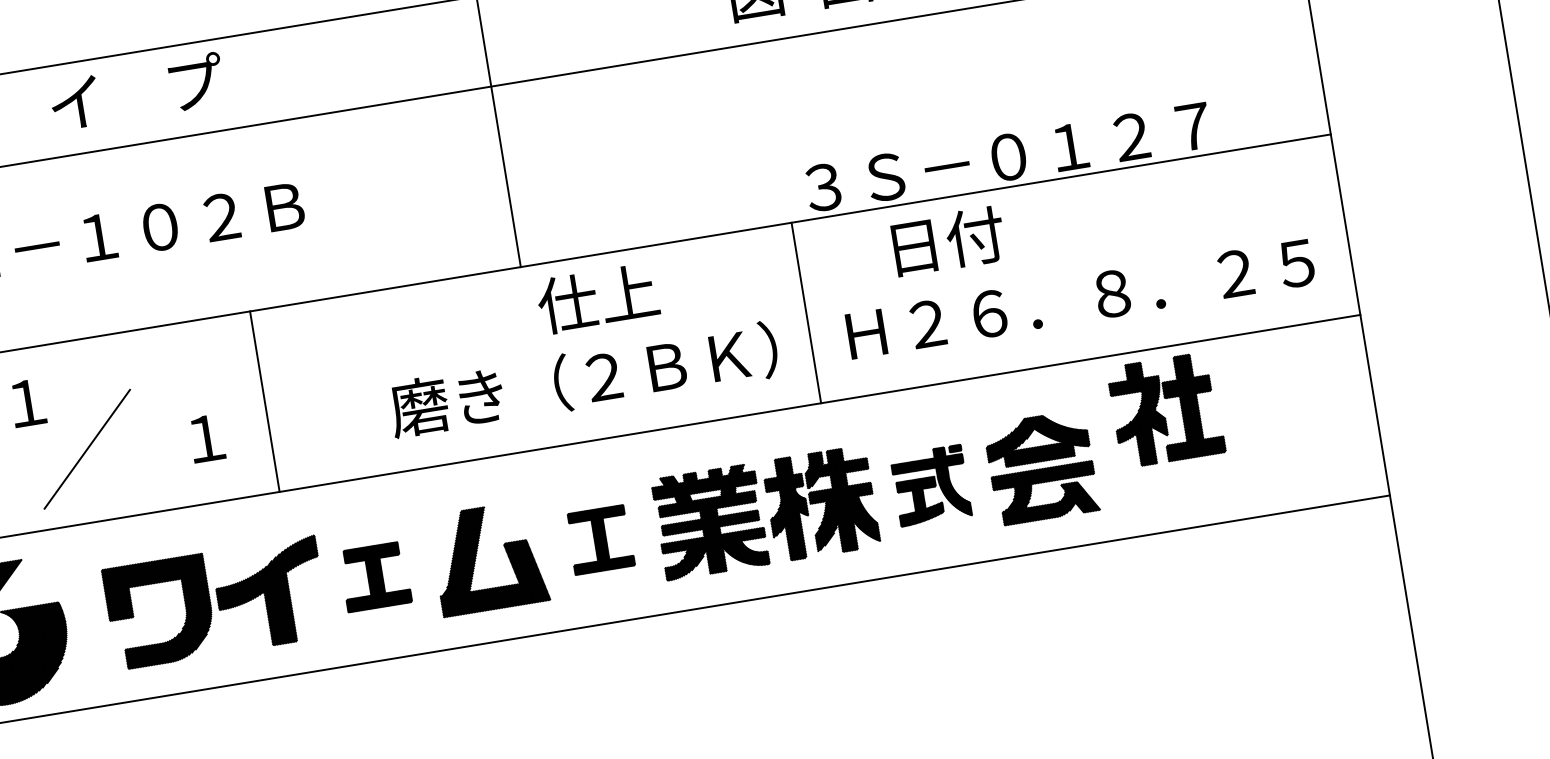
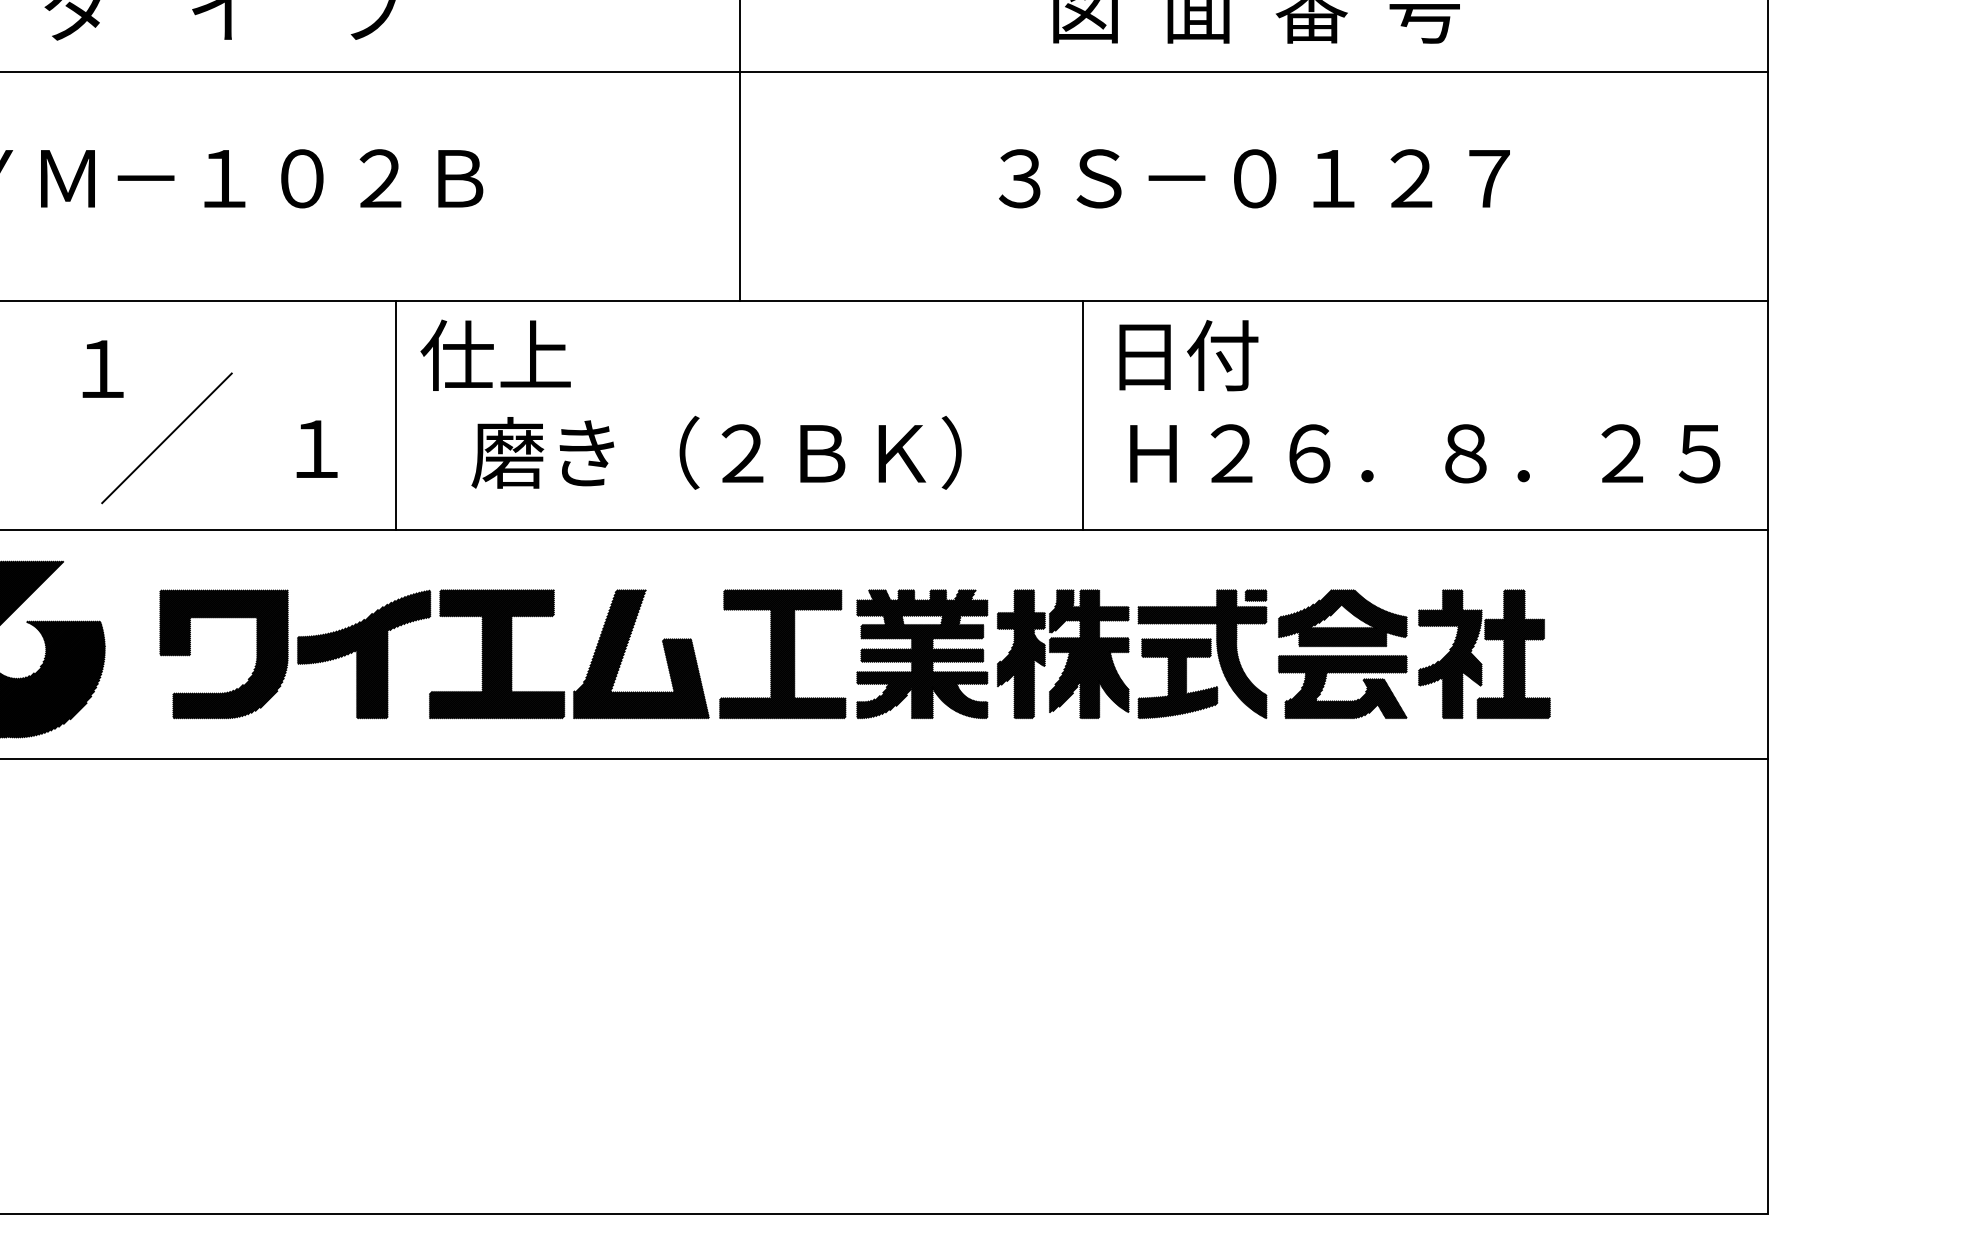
text: (1008, 157) -> (1254, 178), moved
text: (948, 241) -> (1188, 355), moved
text: (597, 297) -> (495, 354), moved
text: (583, 379) -> (716, 452), moved
part: (1160, 413) -> (1476, 657), moved
part: (930, 485) -> (1202, 653), size x1.43
part: (600, 539) -> (782, 653), size x1.67
part: (375, 576) -> (497, 654), size x1.67

